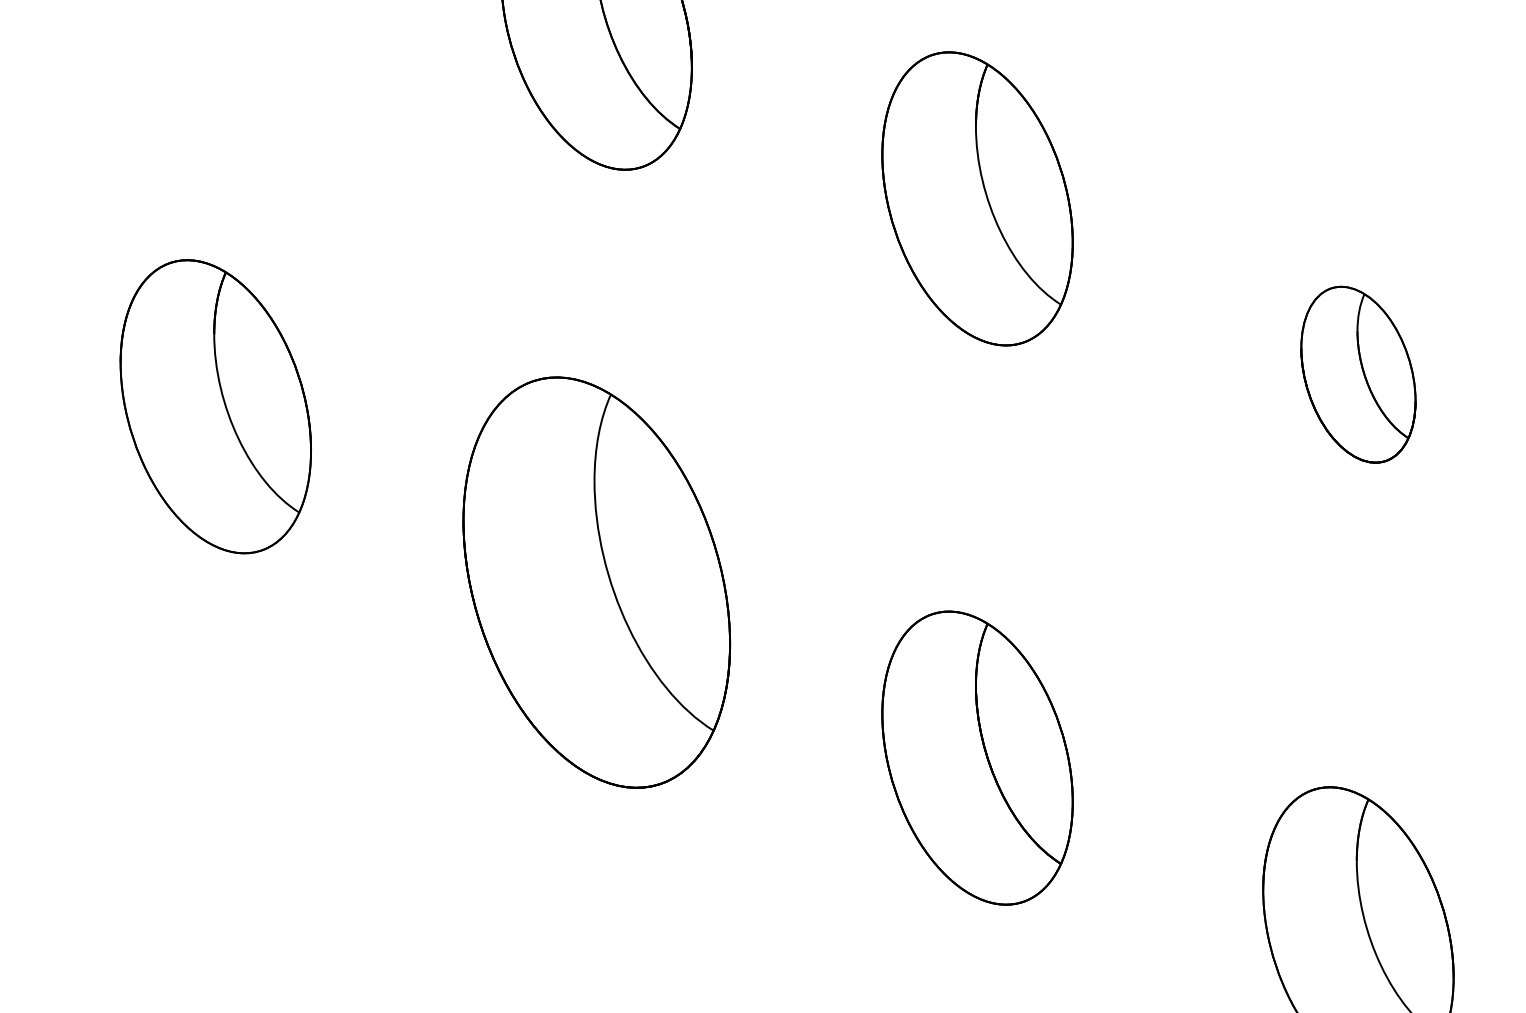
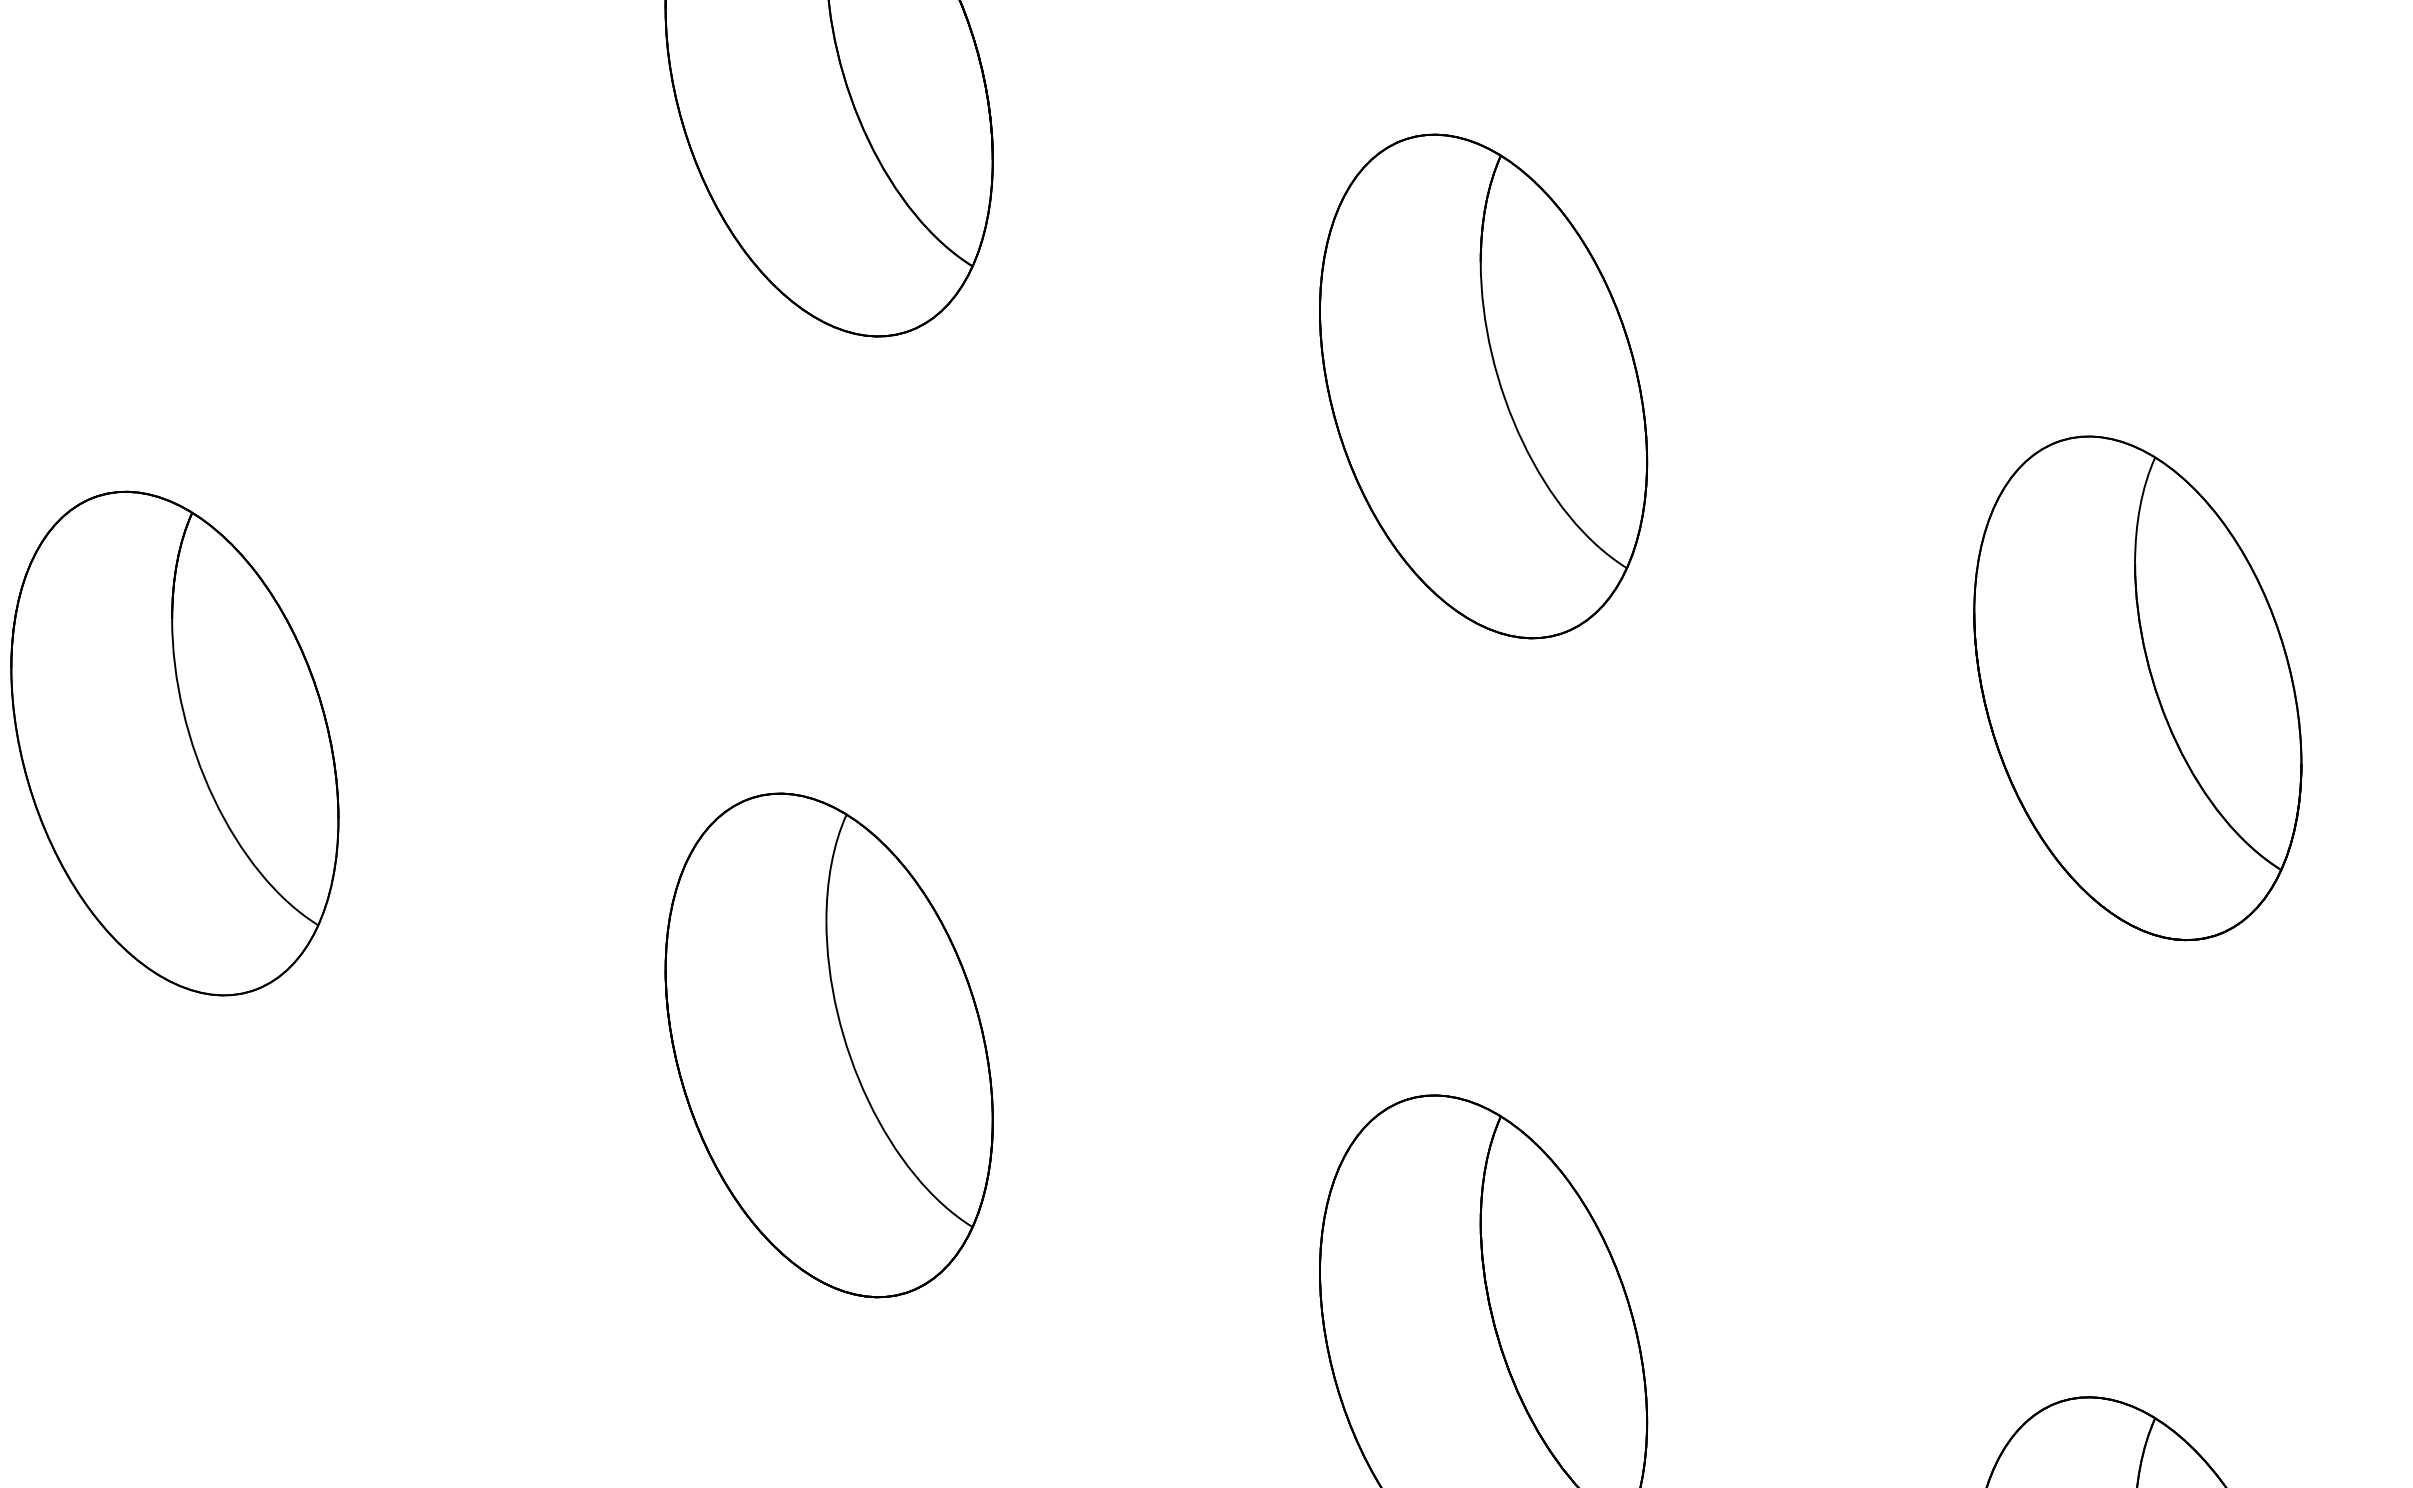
part: (1358, 374) -> (2137, 688), size x1.67
part: (596, 581) -> (828, 1043), size x0.71

